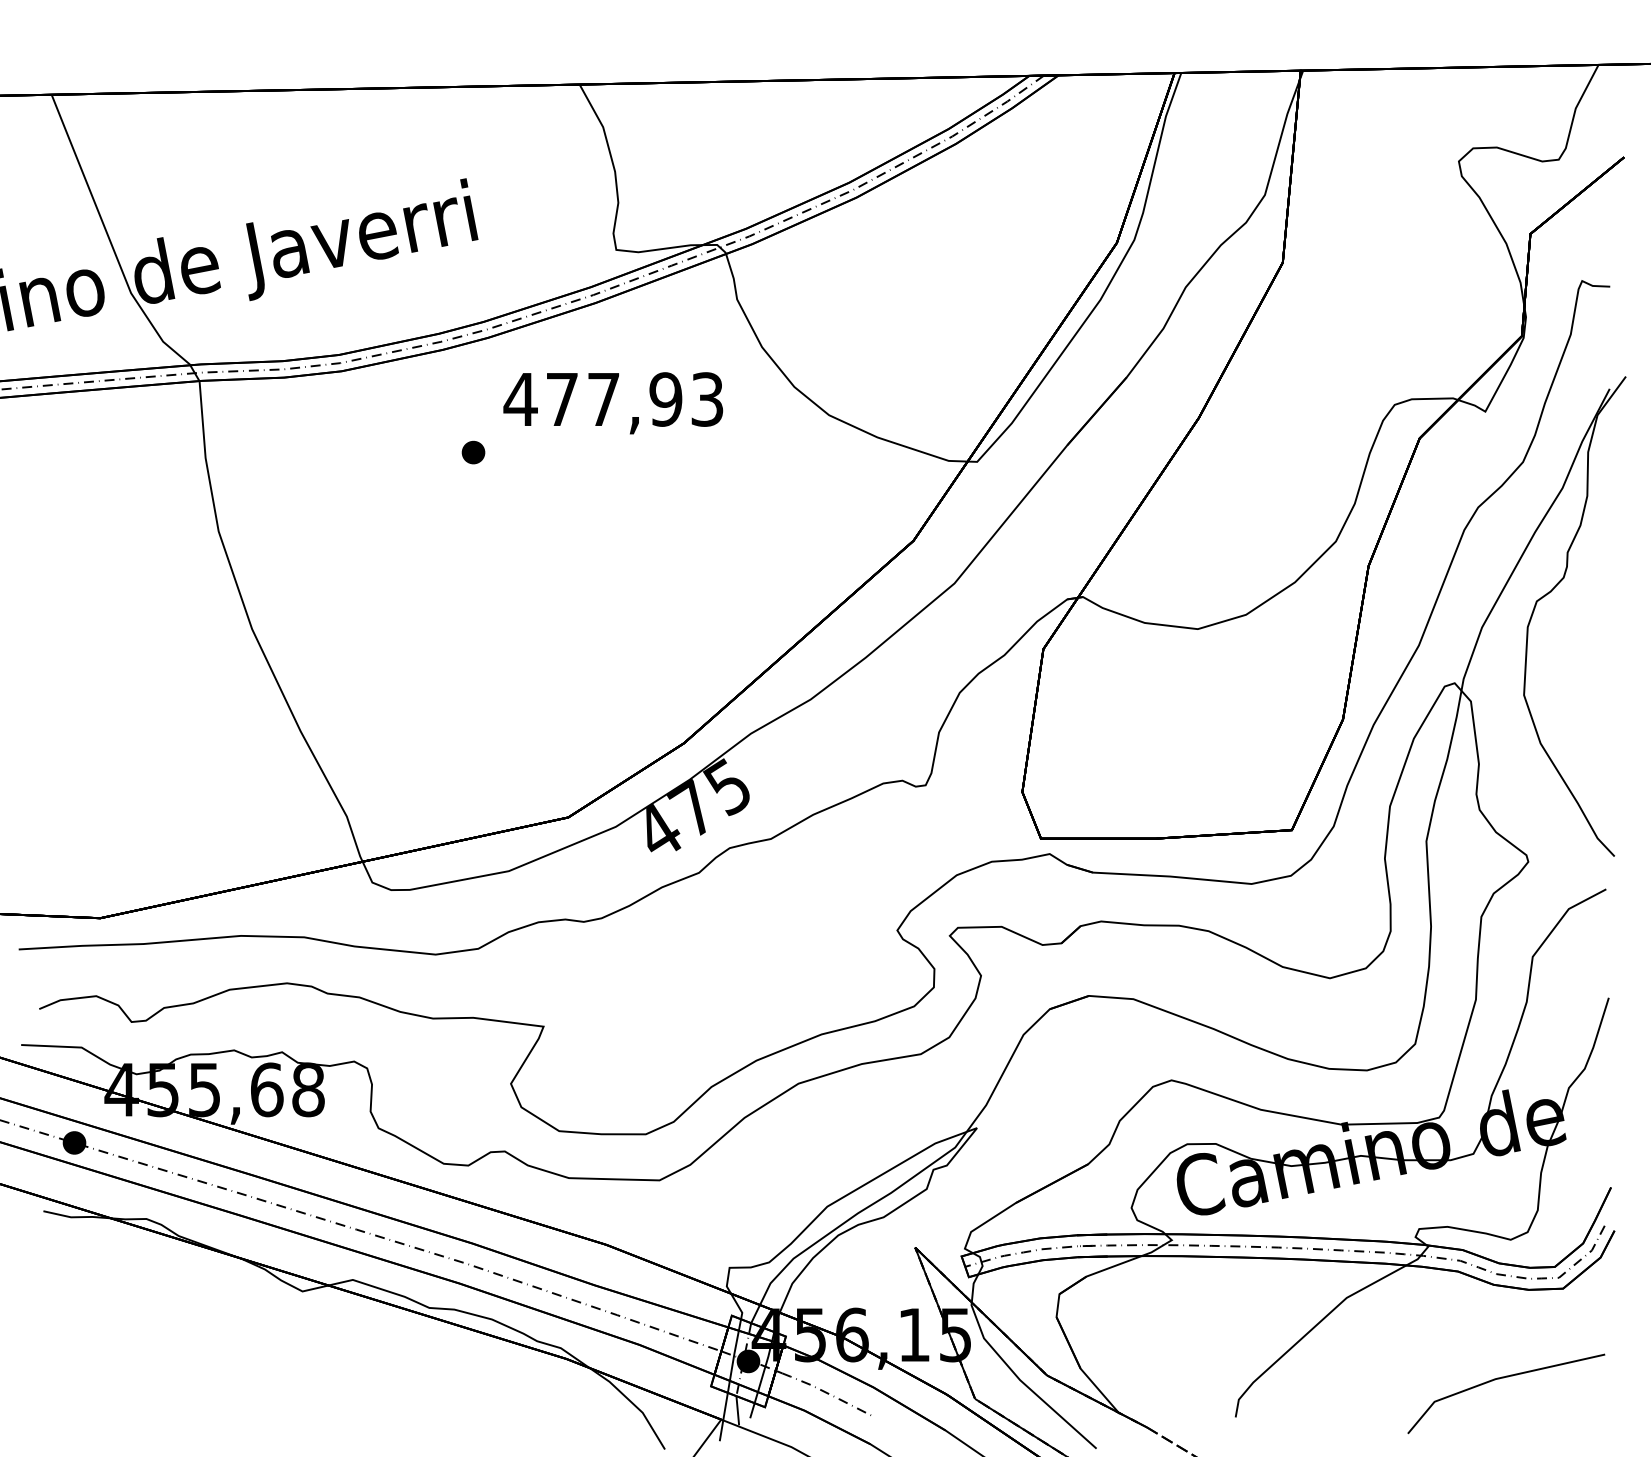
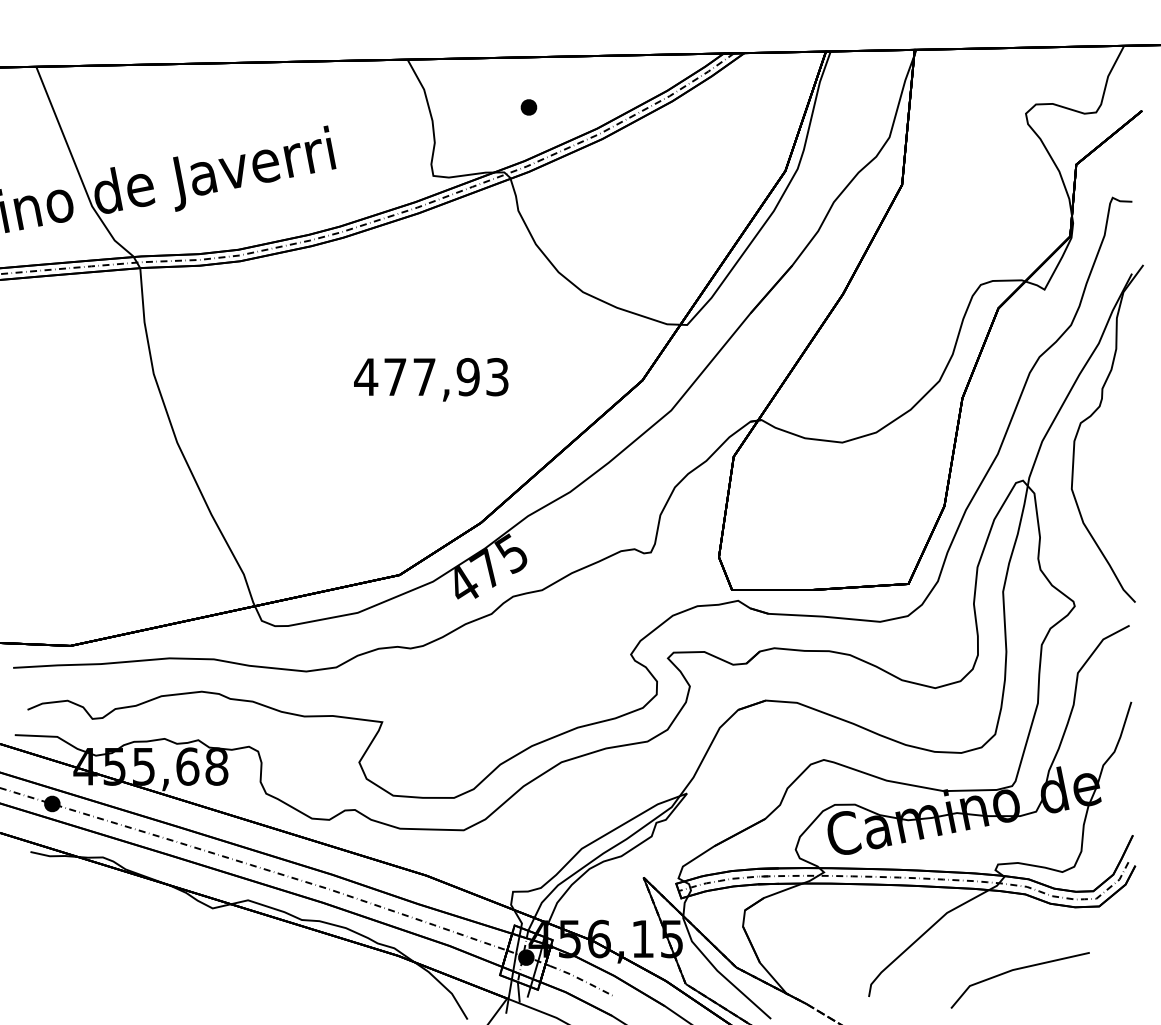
text: (613, 402) -> (431, 379), moved
part: (472, 452) -> (528, 107), moved
line: (1500, 1379) -> (1016, 970), moved

